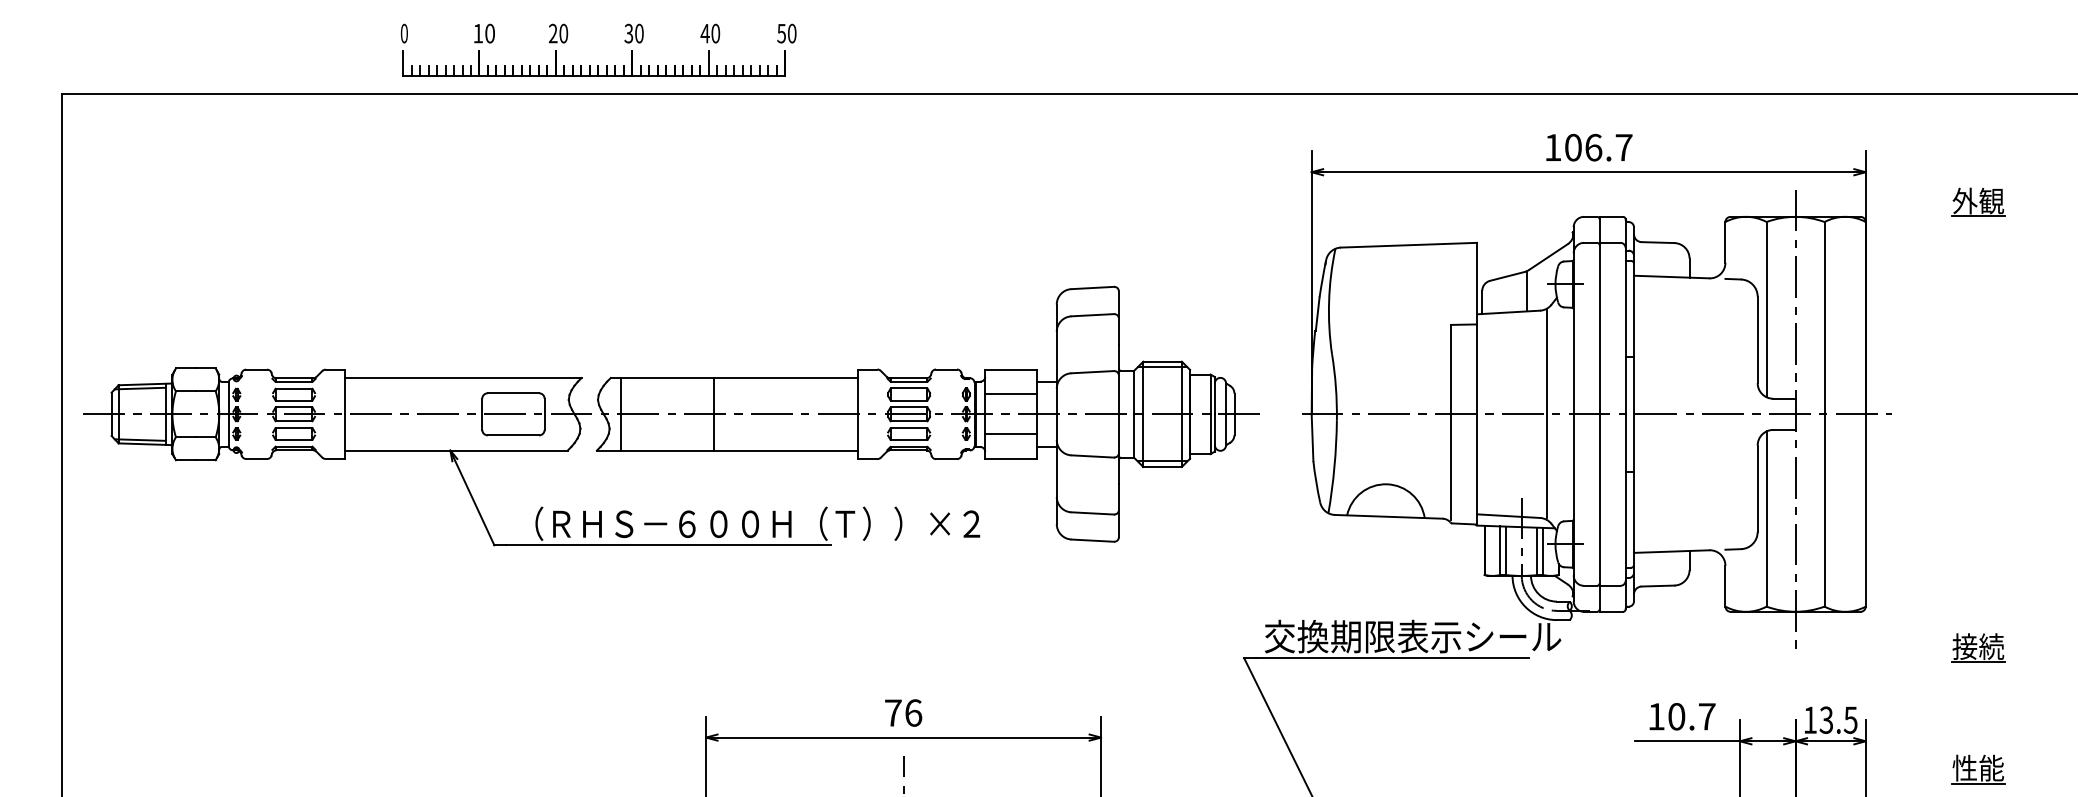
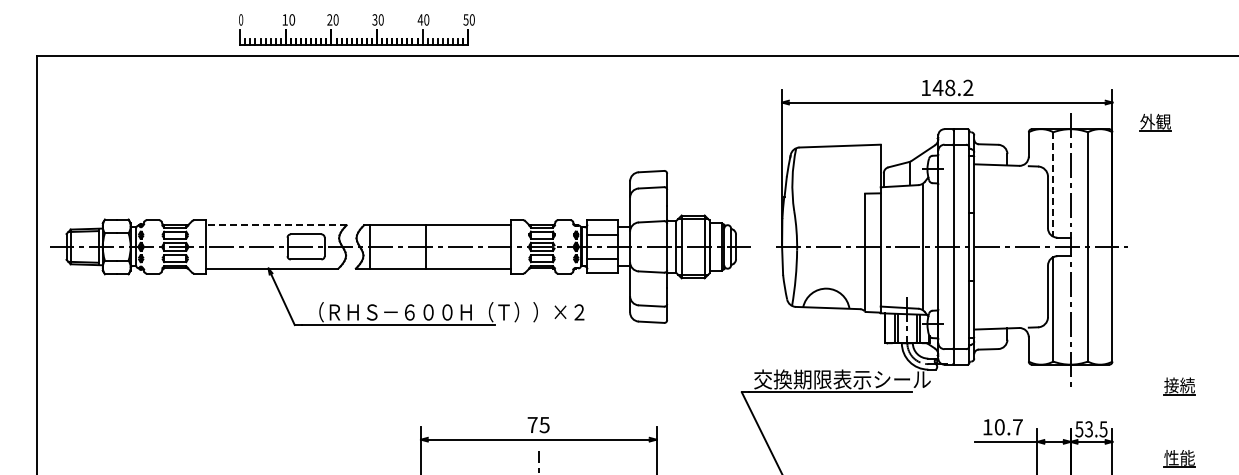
text: (1597, 146) -> (952, 87), 106.7 -> 148.2
part: (1978, 202) -> (1155, 122), moved
line: (1766, 311) -> (1053, 185), solid -> dashed
line: (462, 378) -> (275, 225), solid -> dashed
text: (913, 712) -> (544, 424), 76 -> 75
text: (1810, 720) -> (1079, 429), 13.5 -> 53.5

